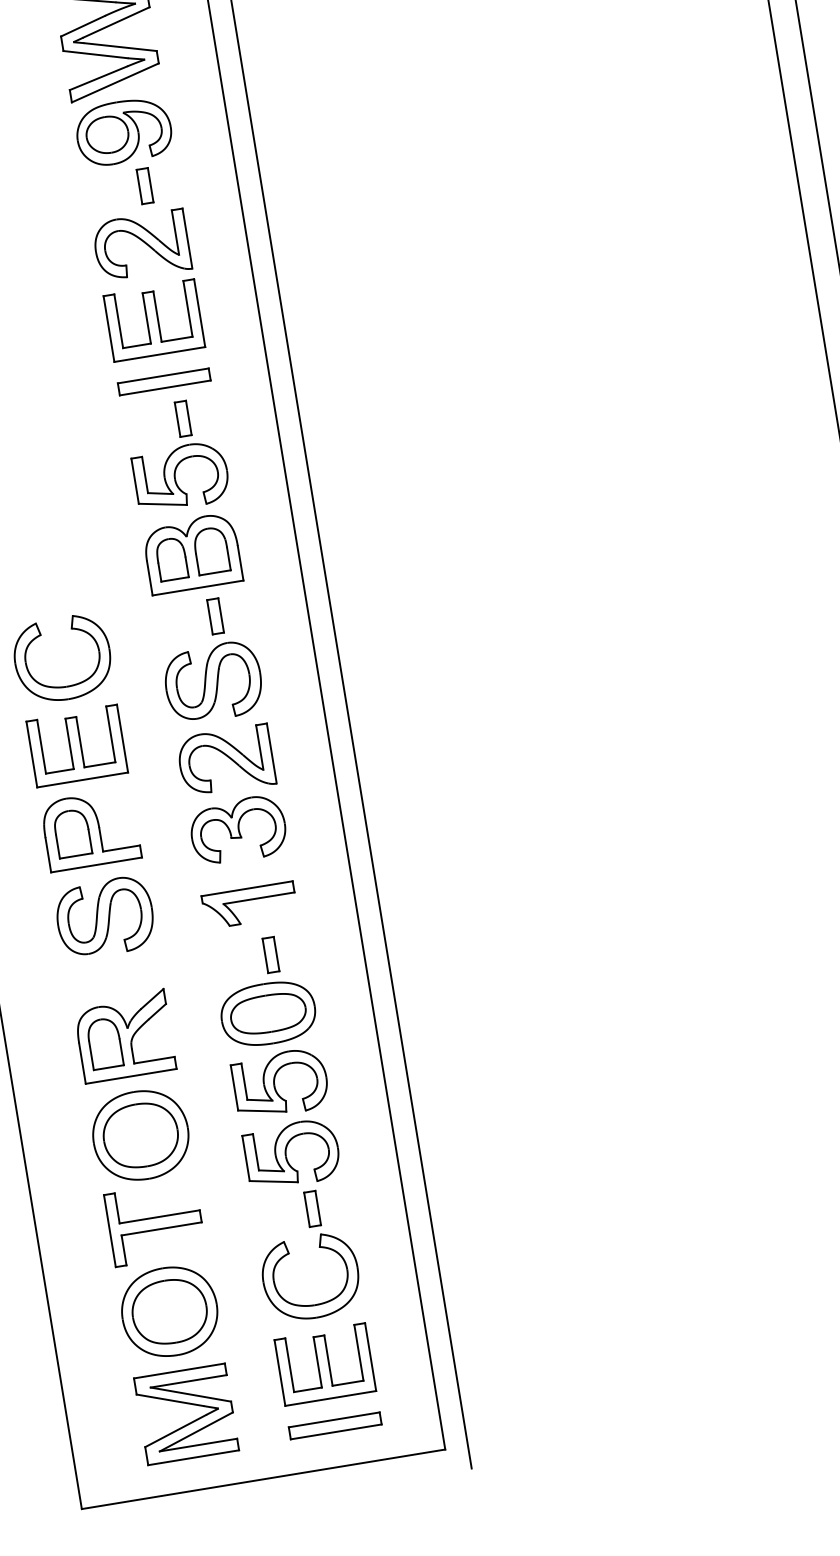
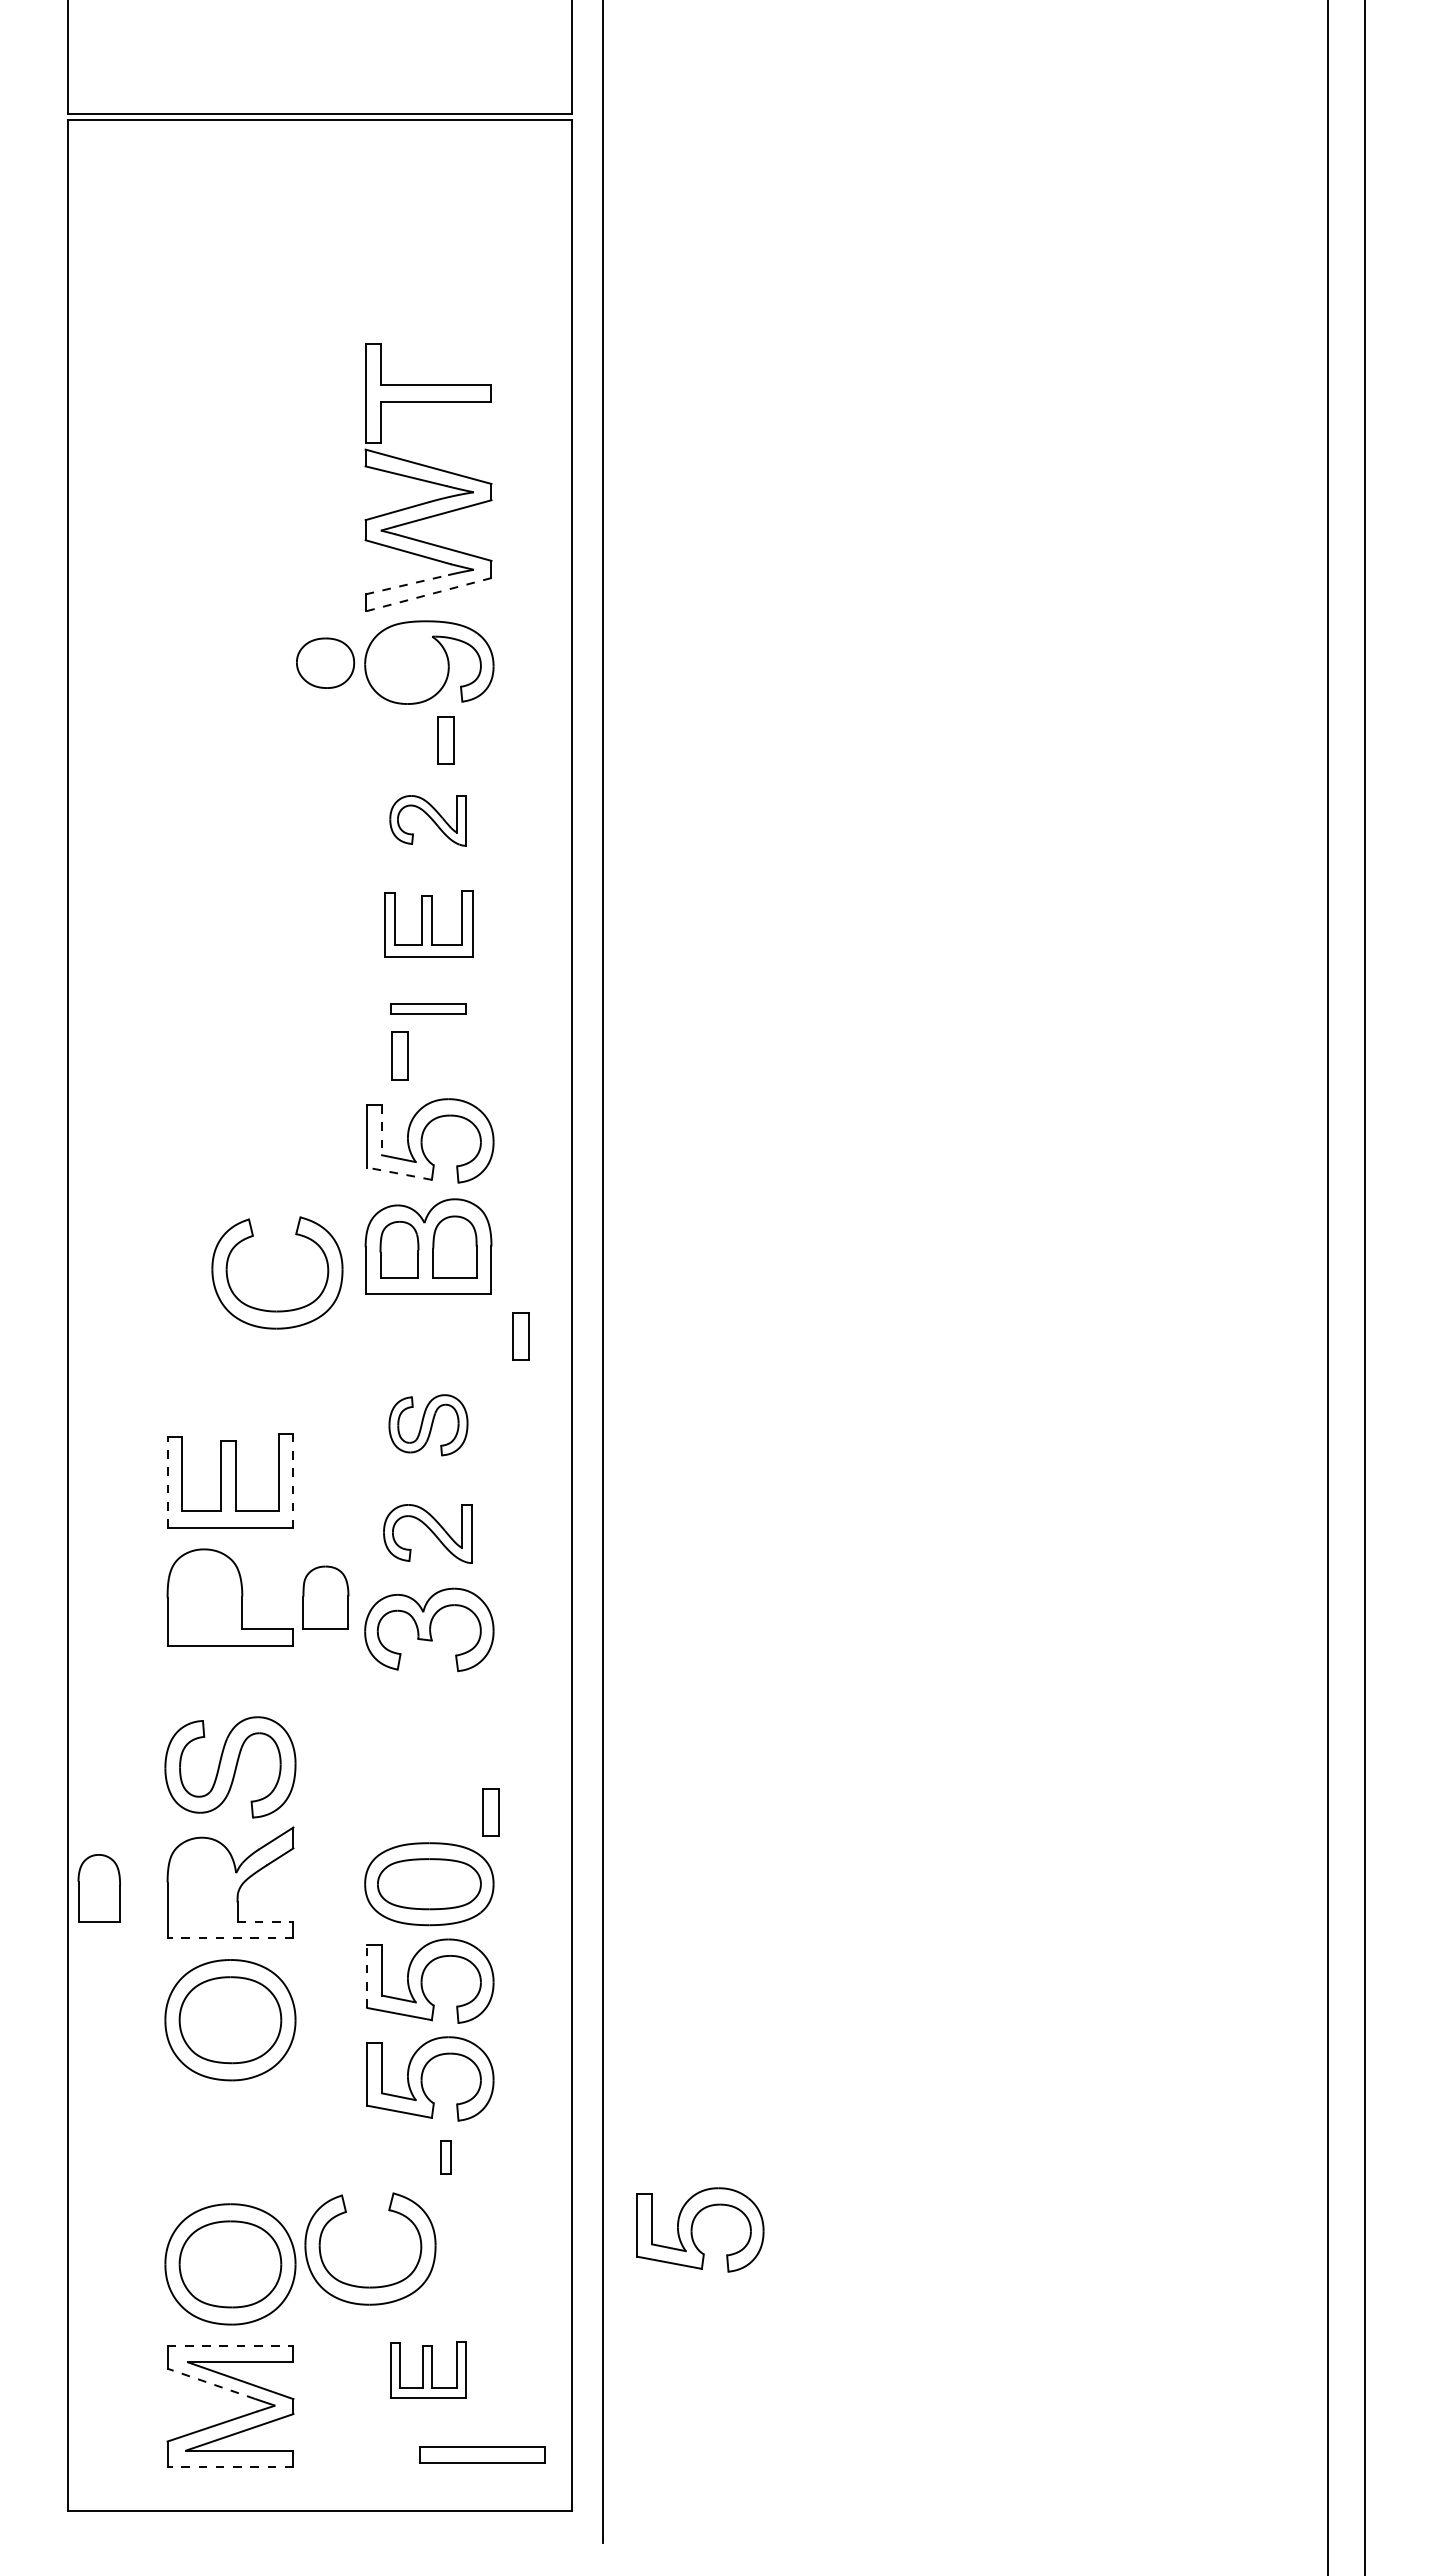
line: (98, 78) -> (407, 584), solid -> dashed
line: (115, 82) -> (428, 594), solid -> dashed
part: (107, 134) -> (325, 662), moved
part: (141, 246) -> (427, 820), size x0.6
part: (154, 320) -> (428, 923), size x0.7
part: (164, 381) -> (428, 1008), size x0.6
part: (182, 418) -> (399, 1055), moved
line: (145, 475) -> (382, 1130), solid -> dashed
line: (162, 504) -> (399, 1173), solid -> dashed
part: (215, 616) -> (520, 1336), moved
part: (213, 682) -> (428, 1425), size x0.6
part: (67, 685) -> (277, 1310), moved
line: (122, 738) -> (293, 1480), solid -> dashed
line: (31, 754) -> (167, 1482), solid -> dashed
part: (225, 760) -> (427, 1533), size x0.7
part: (72, 833) -> (325, 1597), moved
part: (248, 900) -> (427, 1726), removed
part: (105, 917) -> (230, 1767), moved
part: (270, 955) -> (490, 1812), moved
part: (104, 1043) -> (98, 1888), moved
line: (154, 1060) -> (265, 1921), solid -> dashed
line: (131, 1076) -> (230, 1938), solid -> dashed
line: (234, 1087) -> (367, 1976), solid -> dashed
part: (312, 1208) -> (445, 2156), size x0.7
part: (155, 1223) -> (230, 2141), removed
part: (499, 1231) -> (692, 2229), added
part: (315, 1304) -> (370, 2286), moved
part: (325, 1364) -> (428, 2369), size x0.6
line: (179, 1371) -> (230, 2346), solid -> dashed
line: (169, 1400) -> (210, 2383), solid -> dashed
part: (335, 1425) -> (482, 2454), moved
line: (193, 1457) -> (230, 2466), solid -> dashed

